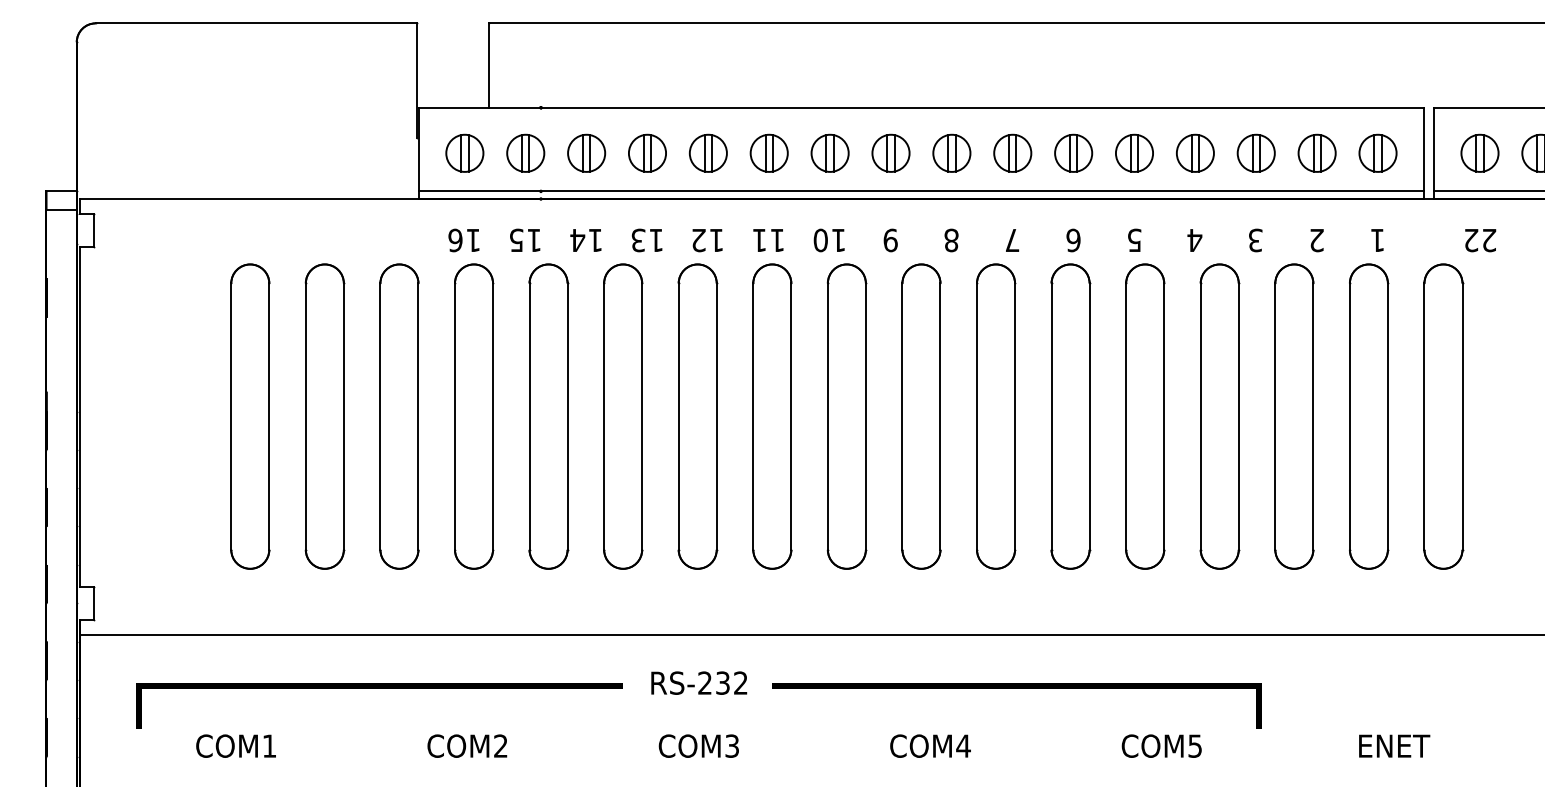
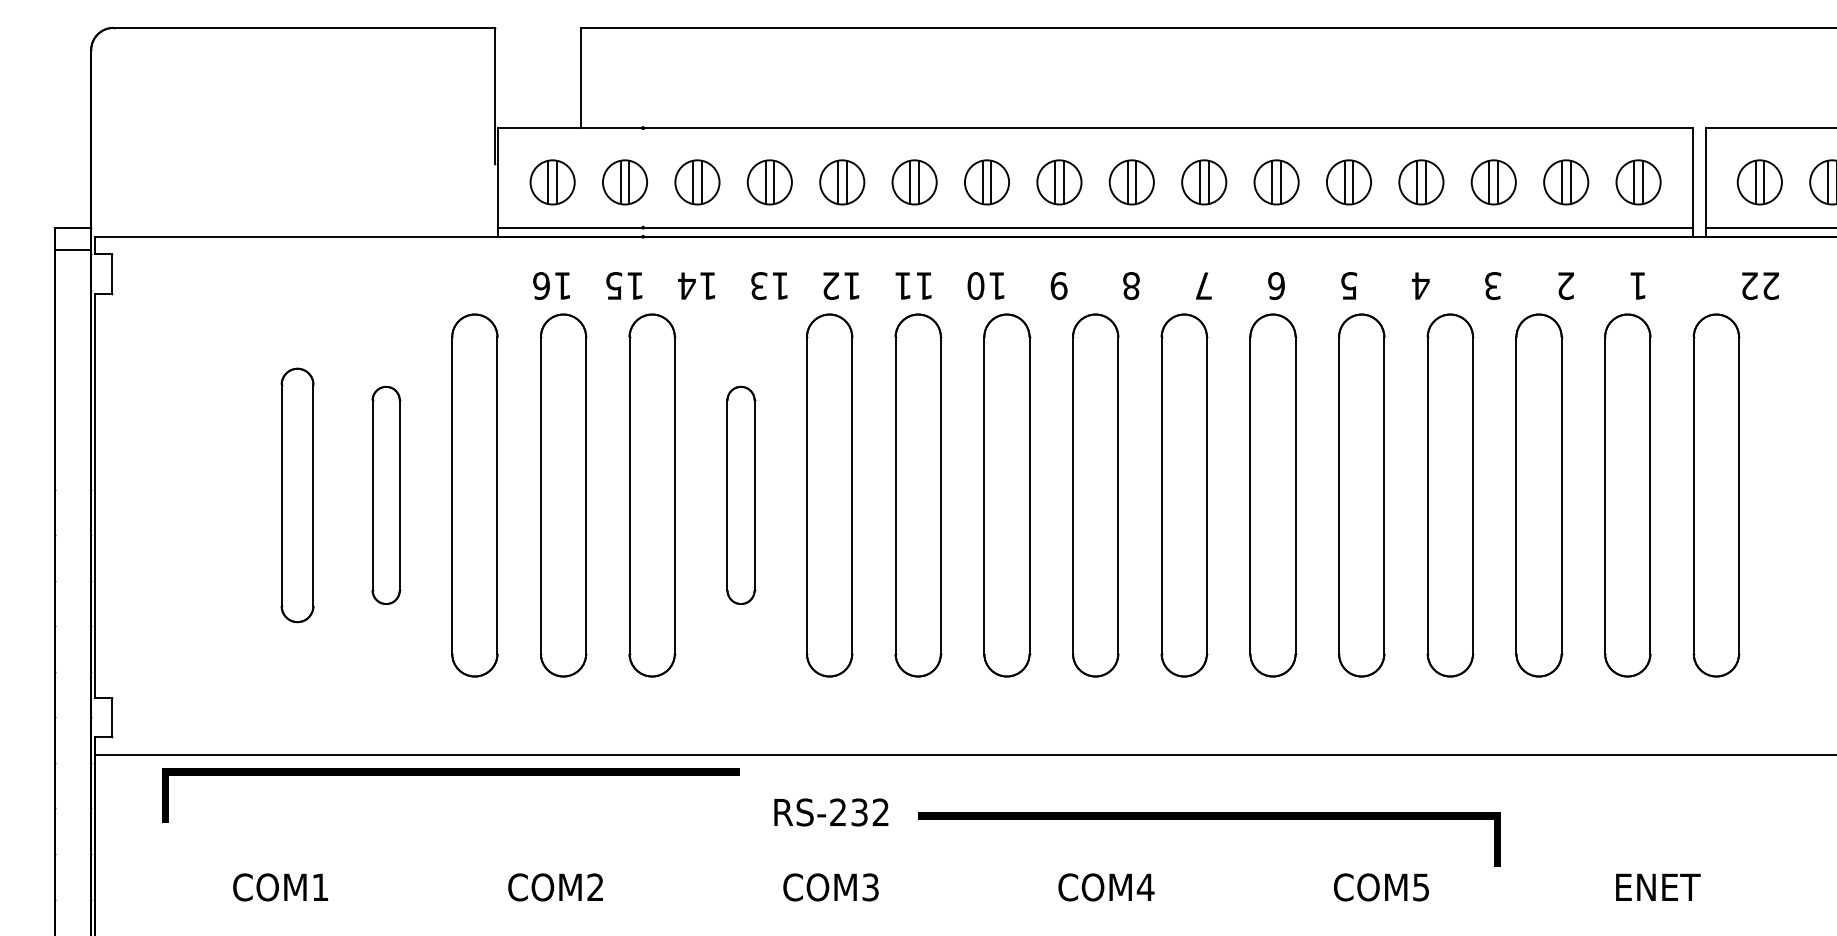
part: (250, 416) -> (297, 495), size x0.7
part: (324, 416) -> (385, 495), size x0.6
part: (623, 416) -> (741, 495), size x0.6
line: (379, 688) -> (451, 774), moved

